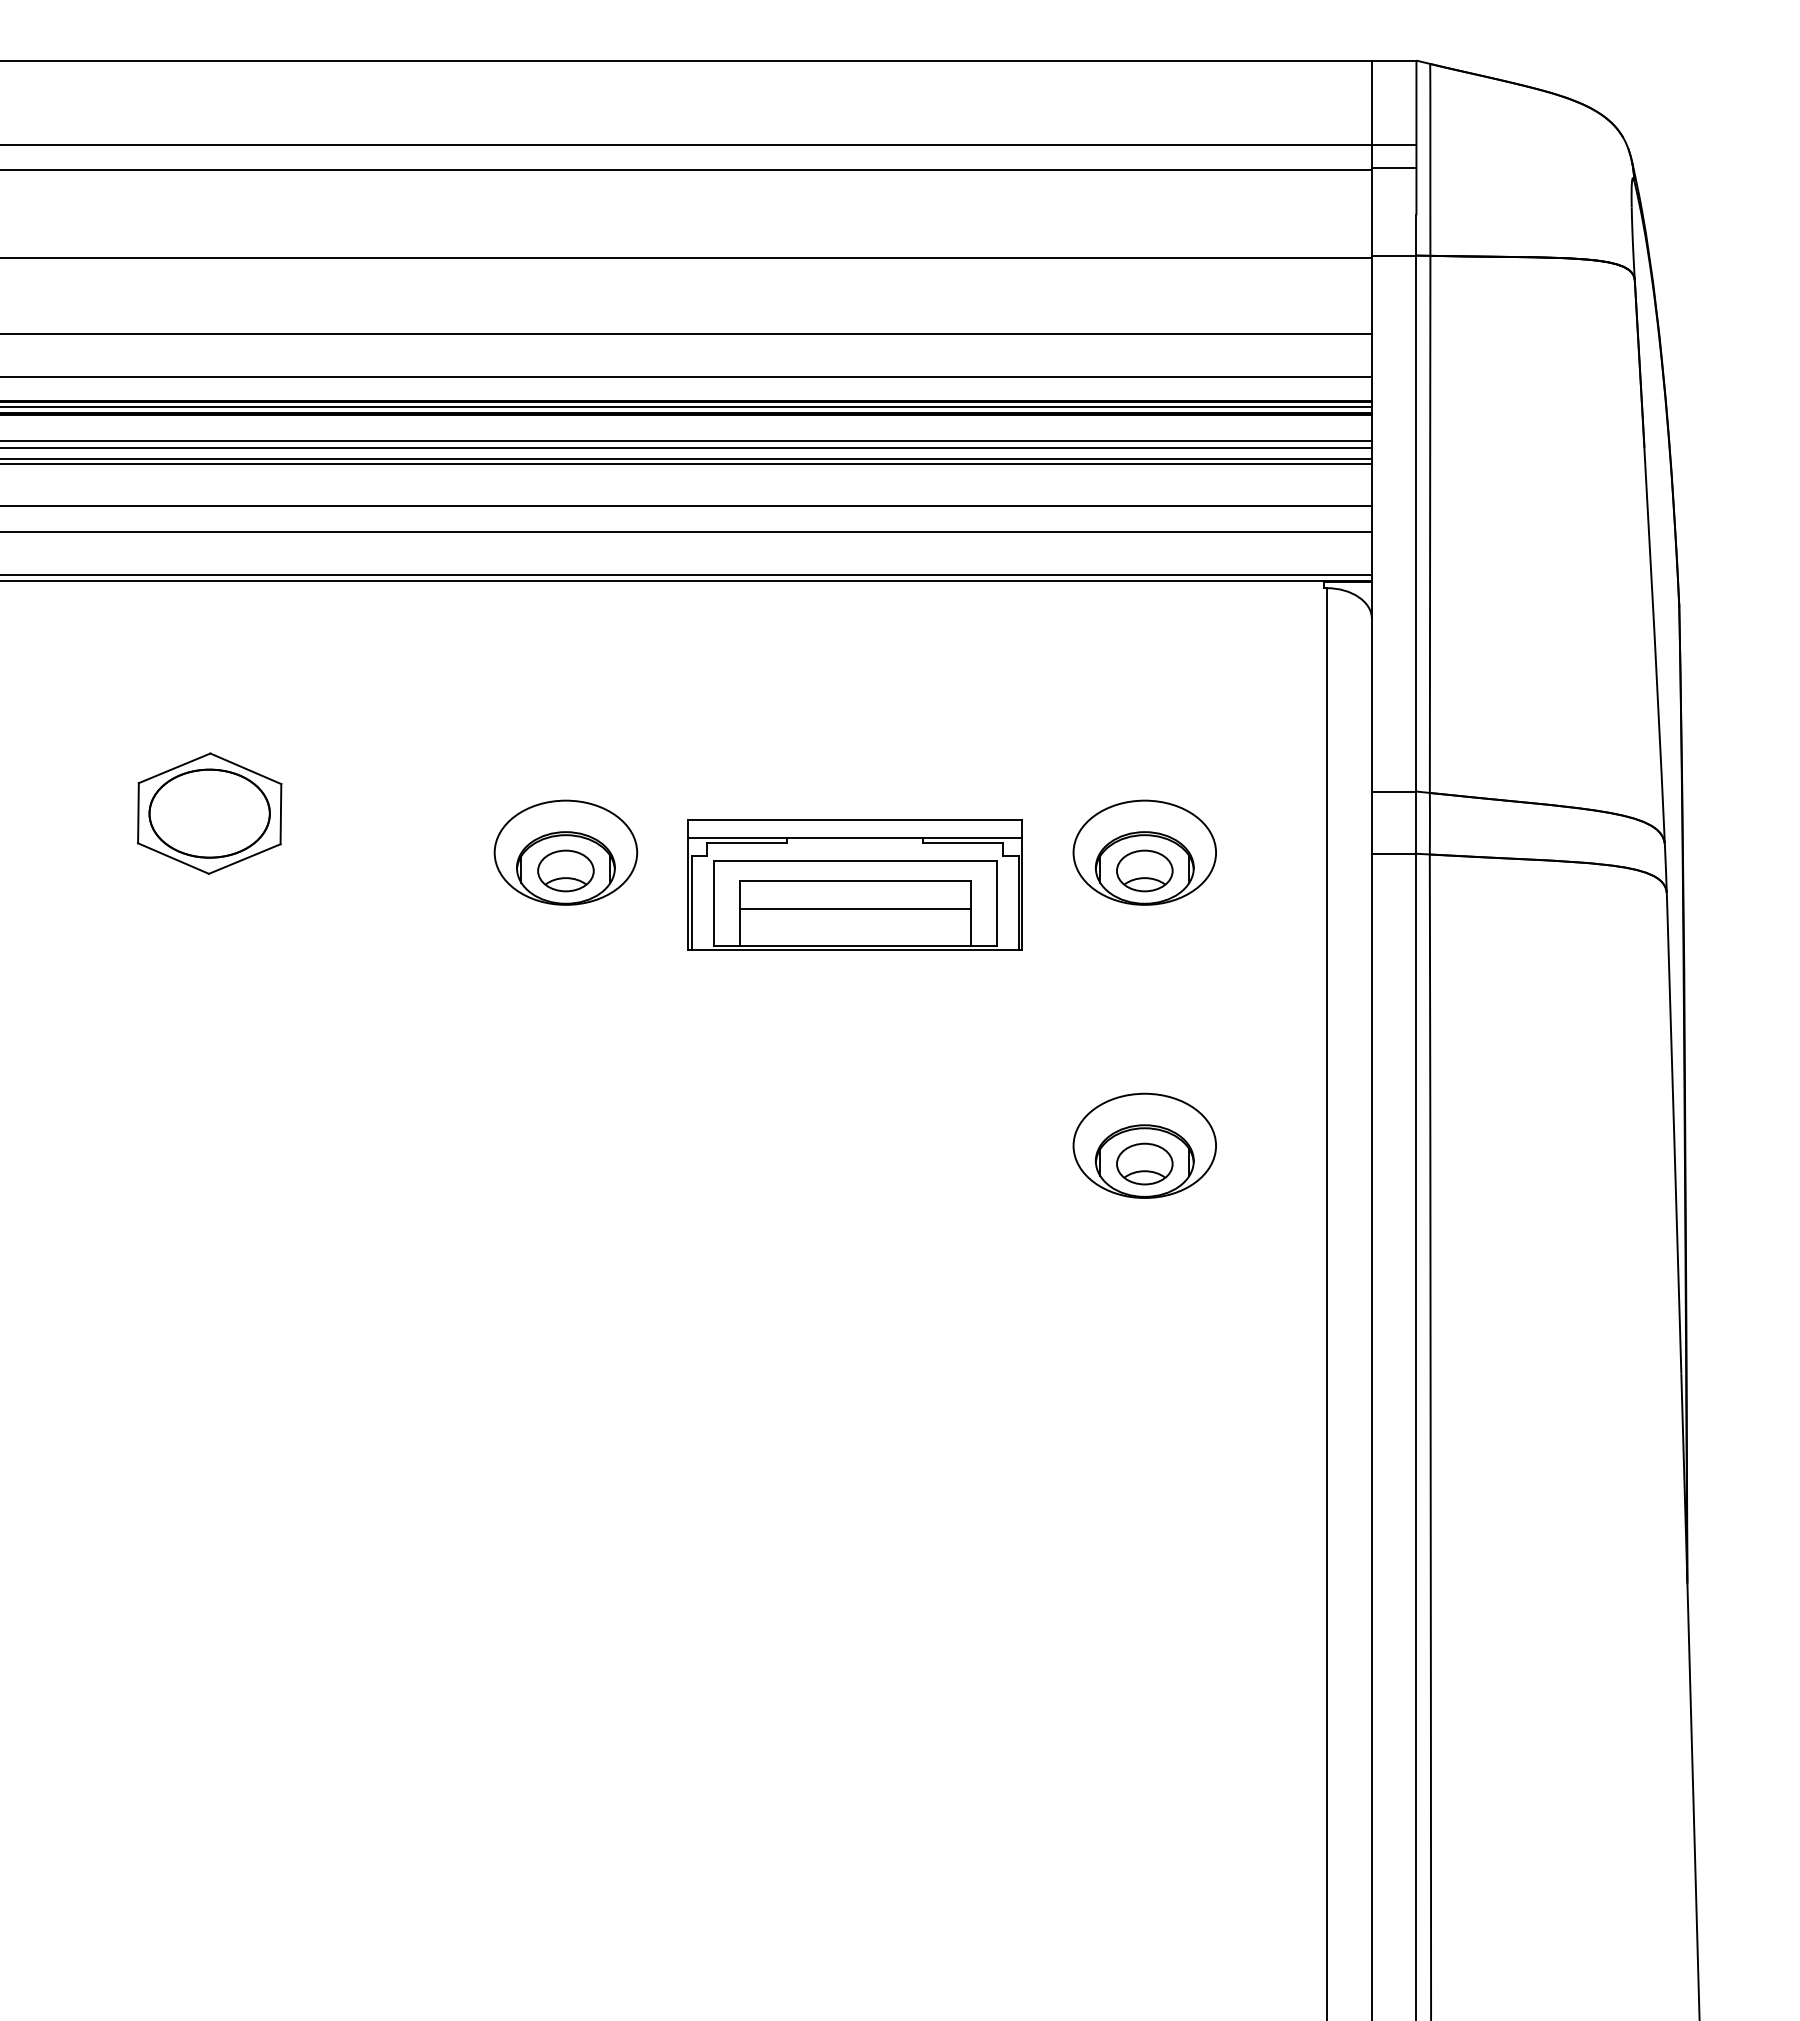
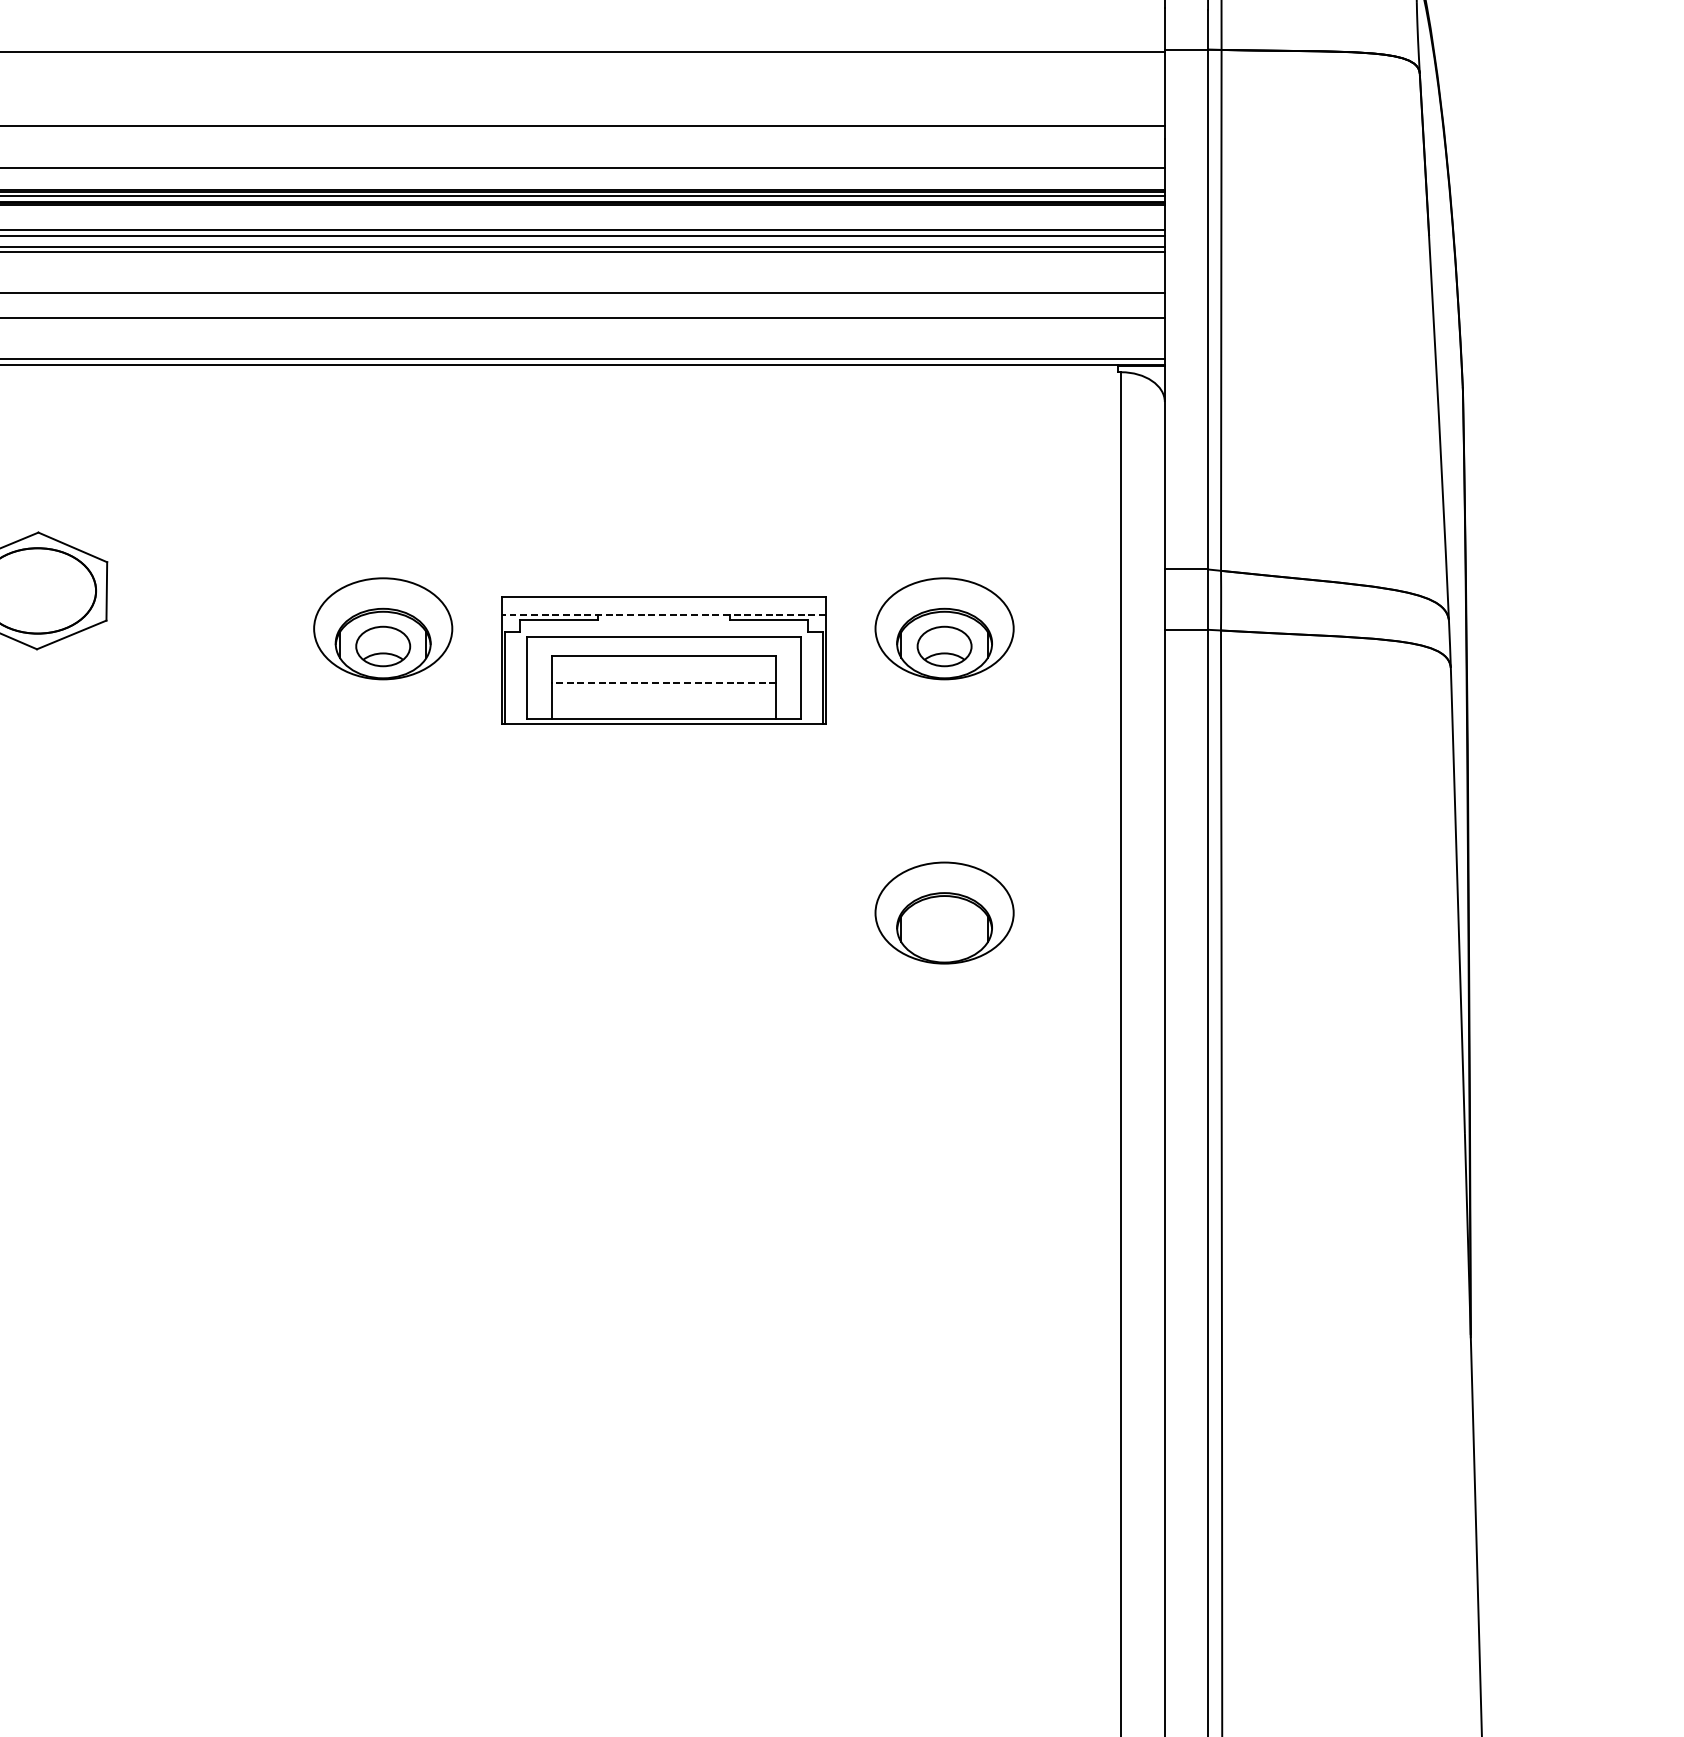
line: (855, 838) -> (664, 615), solid -> dashed
line: (855, 909) -> (664, 683), solid -> dashed
part: (1144, 1163) -> (944, 930), removed

